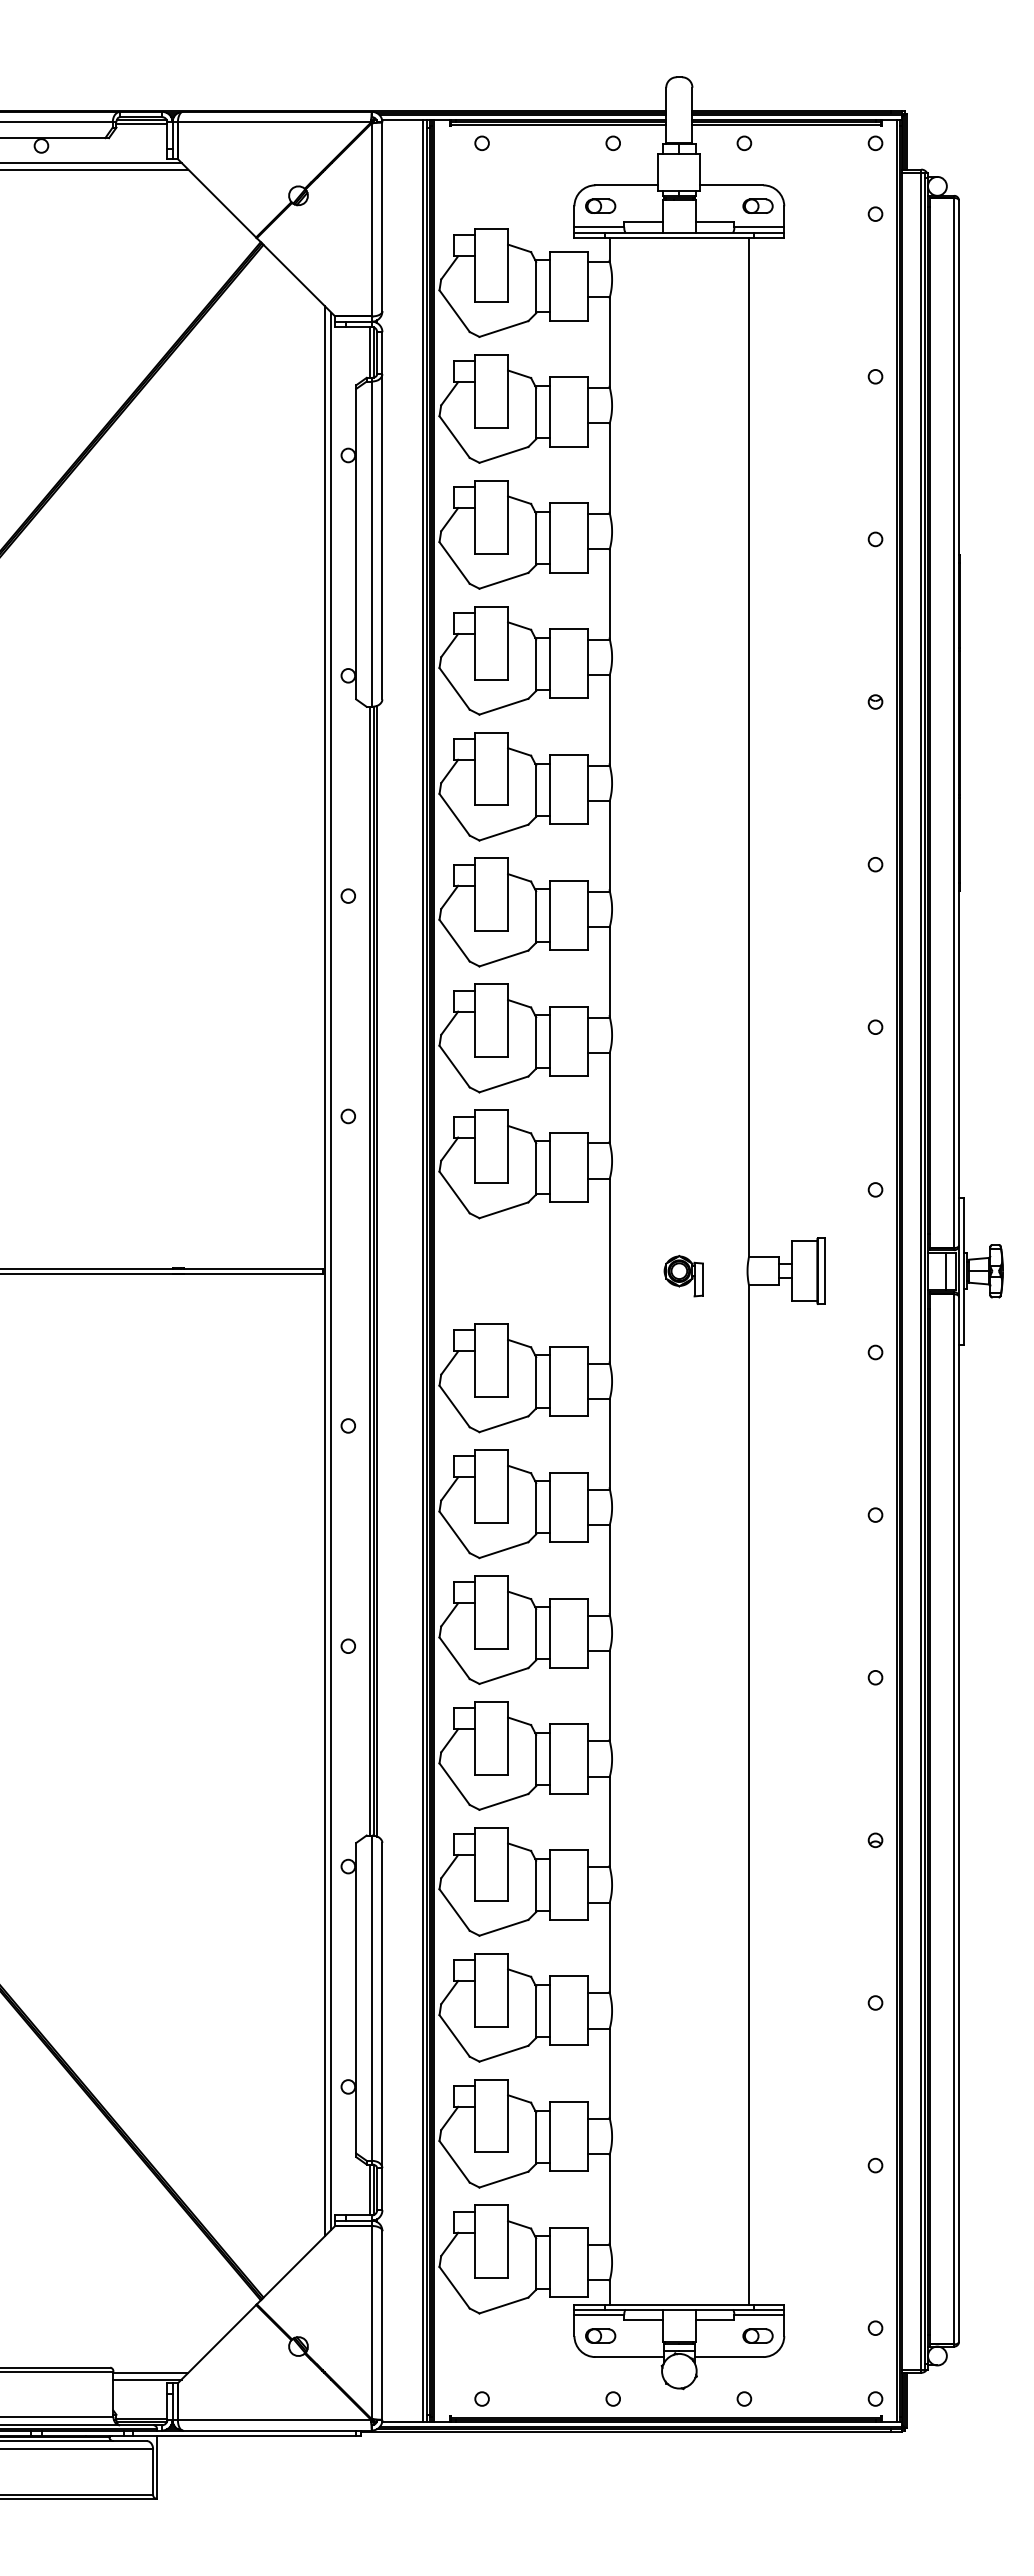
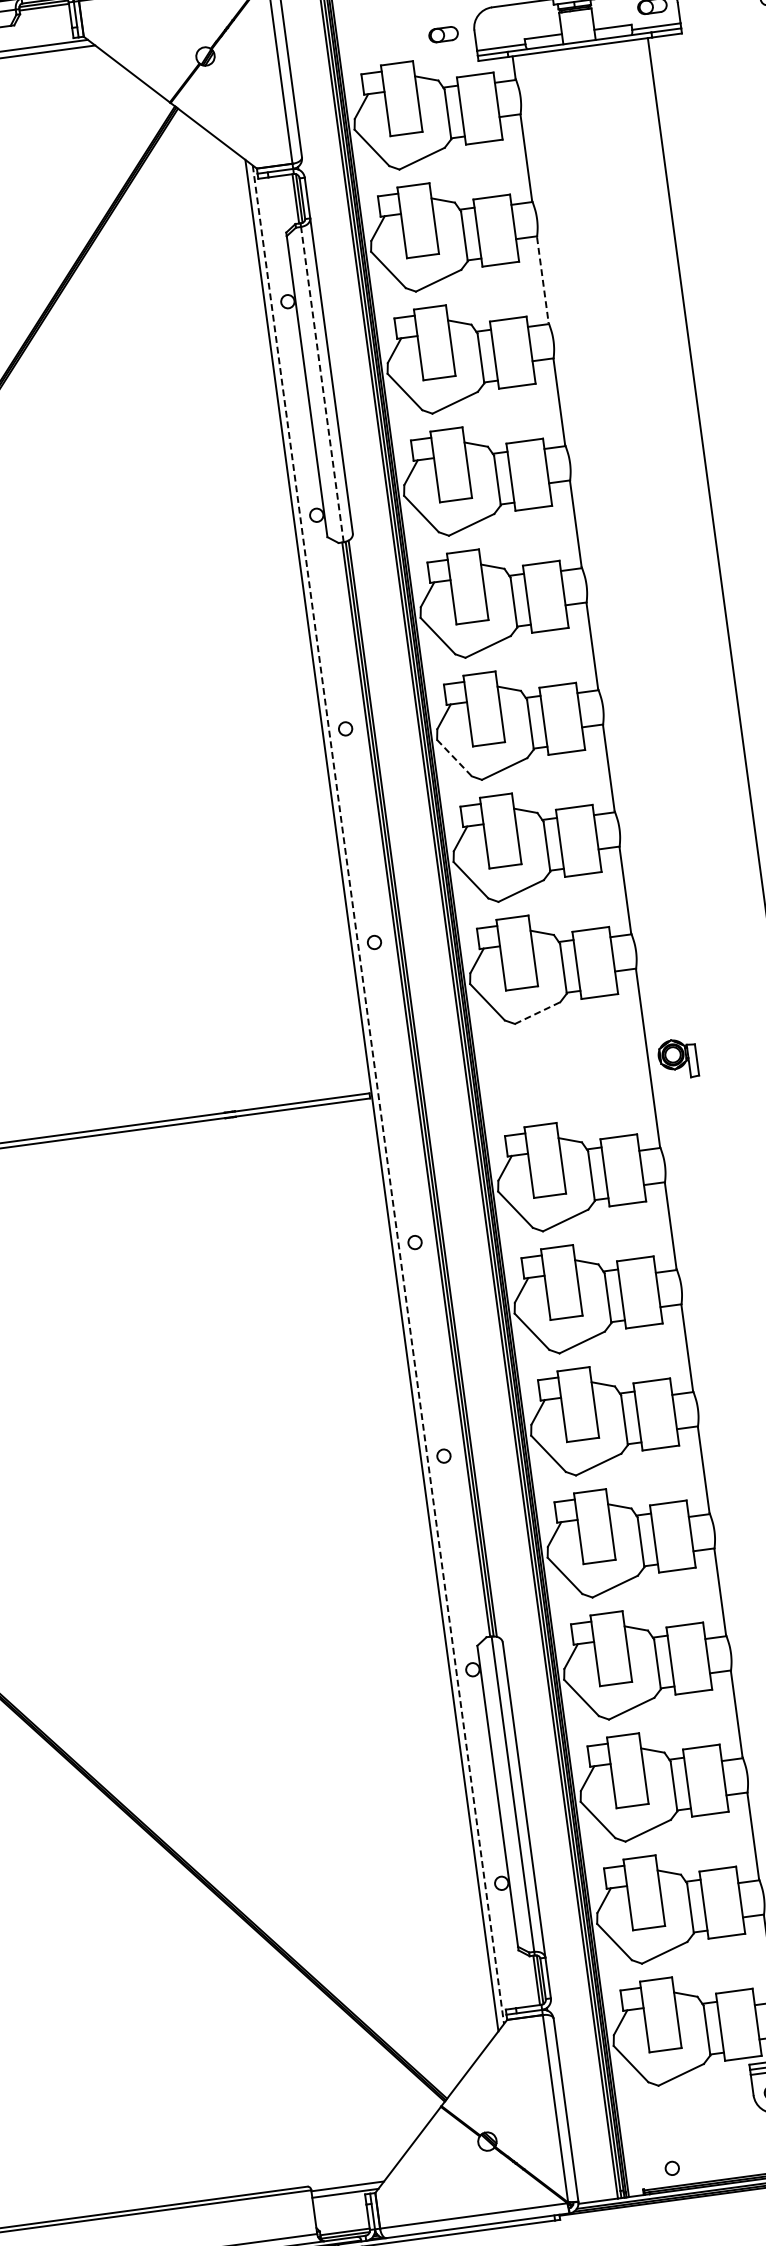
part: (600, 205) -> (443, 33), moved
line: (609, 469) -> (542, 281), solid -> dashed
line: (371, 544) -> (321, 384), solid -> dashed
line: (454, 940) -> (454, 757), solid -> dashed
line: (503, 1210) -> (537, 1013), solid -> dashed
line: (331, 1271) -> (378, 1095), solid -> dashed
part: (683, 1276) -> (677, 1059), moved

